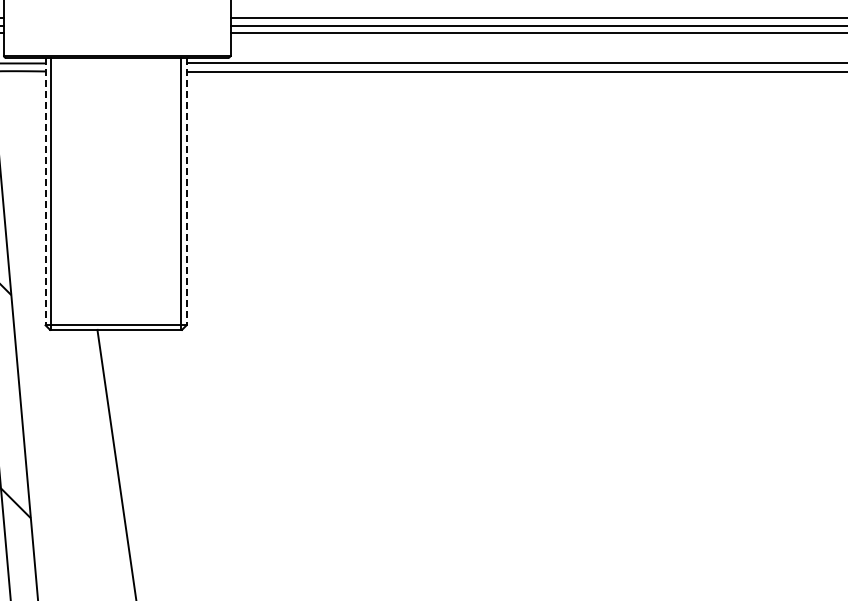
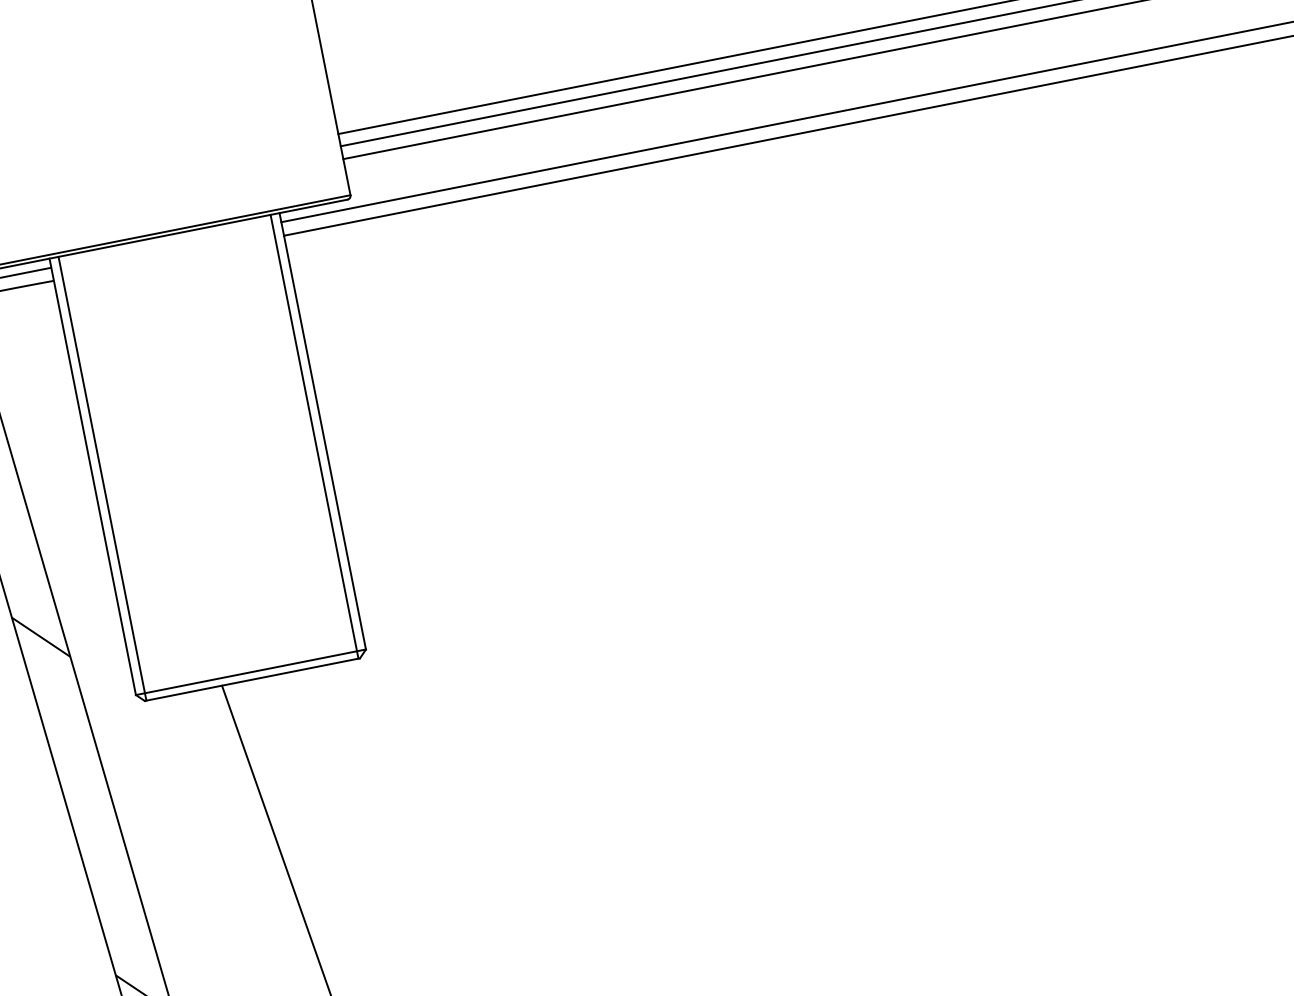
line: (45, 191) -> (92, 476), dashed -> solid
line: (186, 191) -> (322, 431), dashed -> solid

